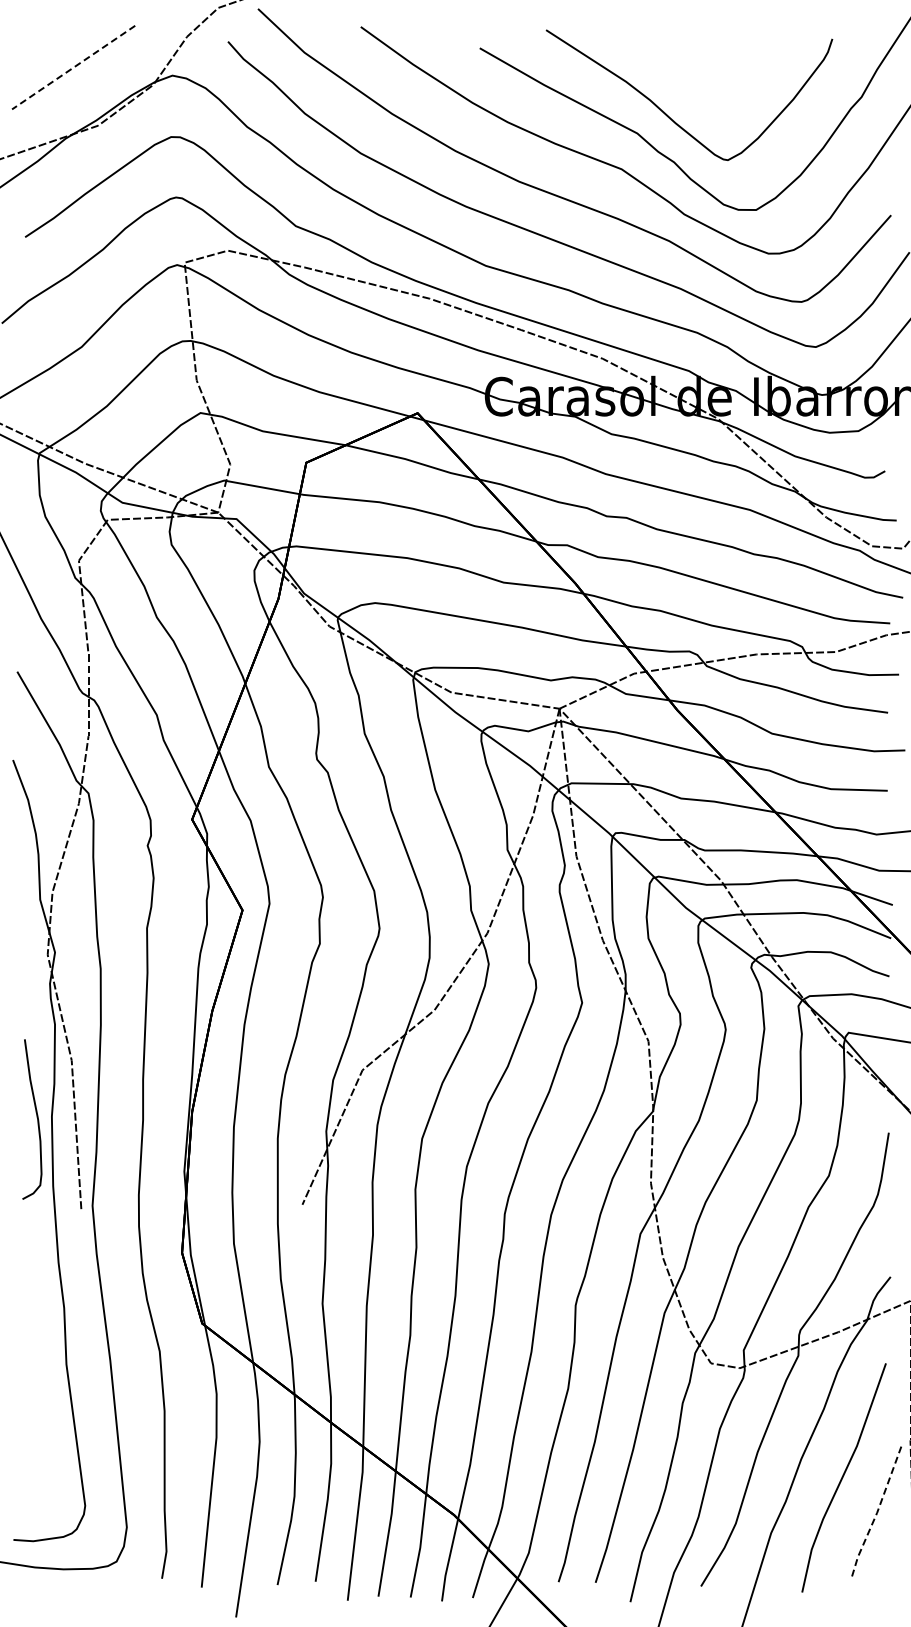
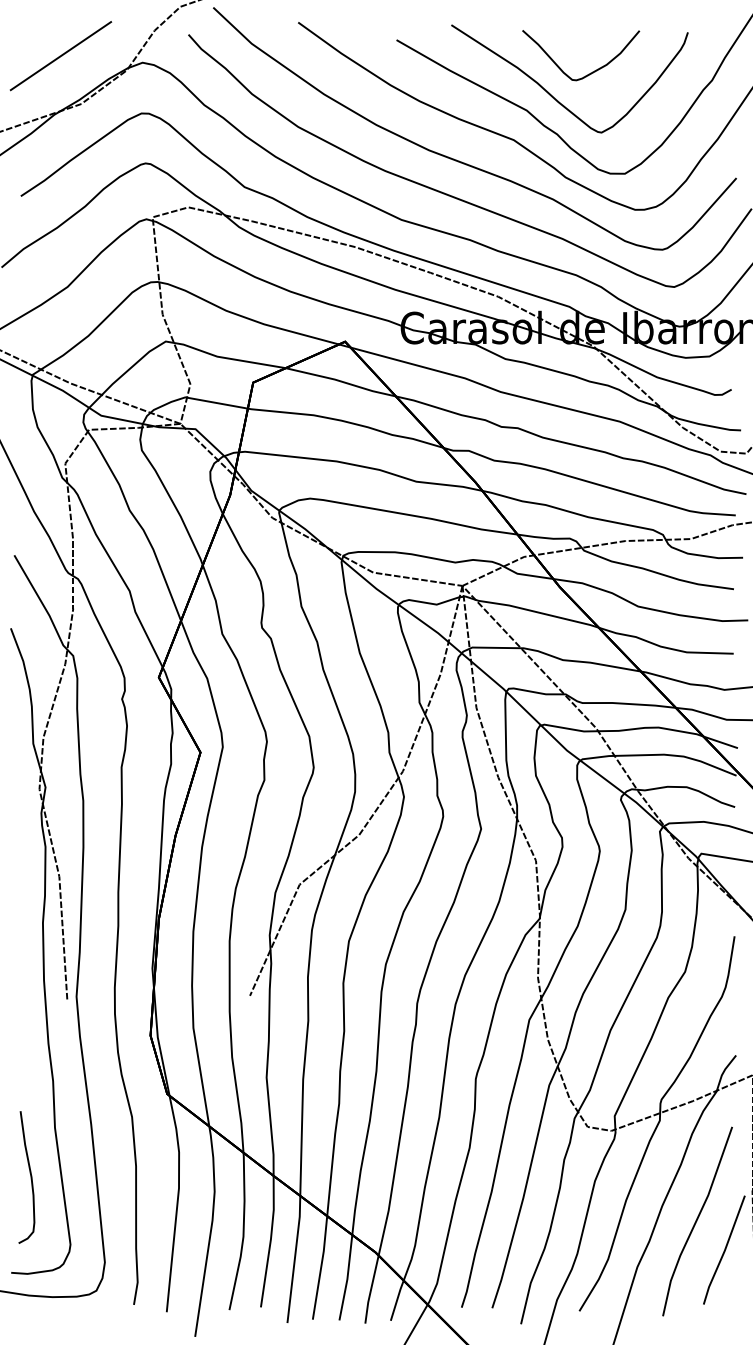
line: (73, 67) -> (60, 56), dashed -> solid
curve: (713, 88) -> (589, 73), added
curve: (36, 1117) -> (30, 1175), moved
line: (876, 1513) -> (724, 1250), dashed -> solid

